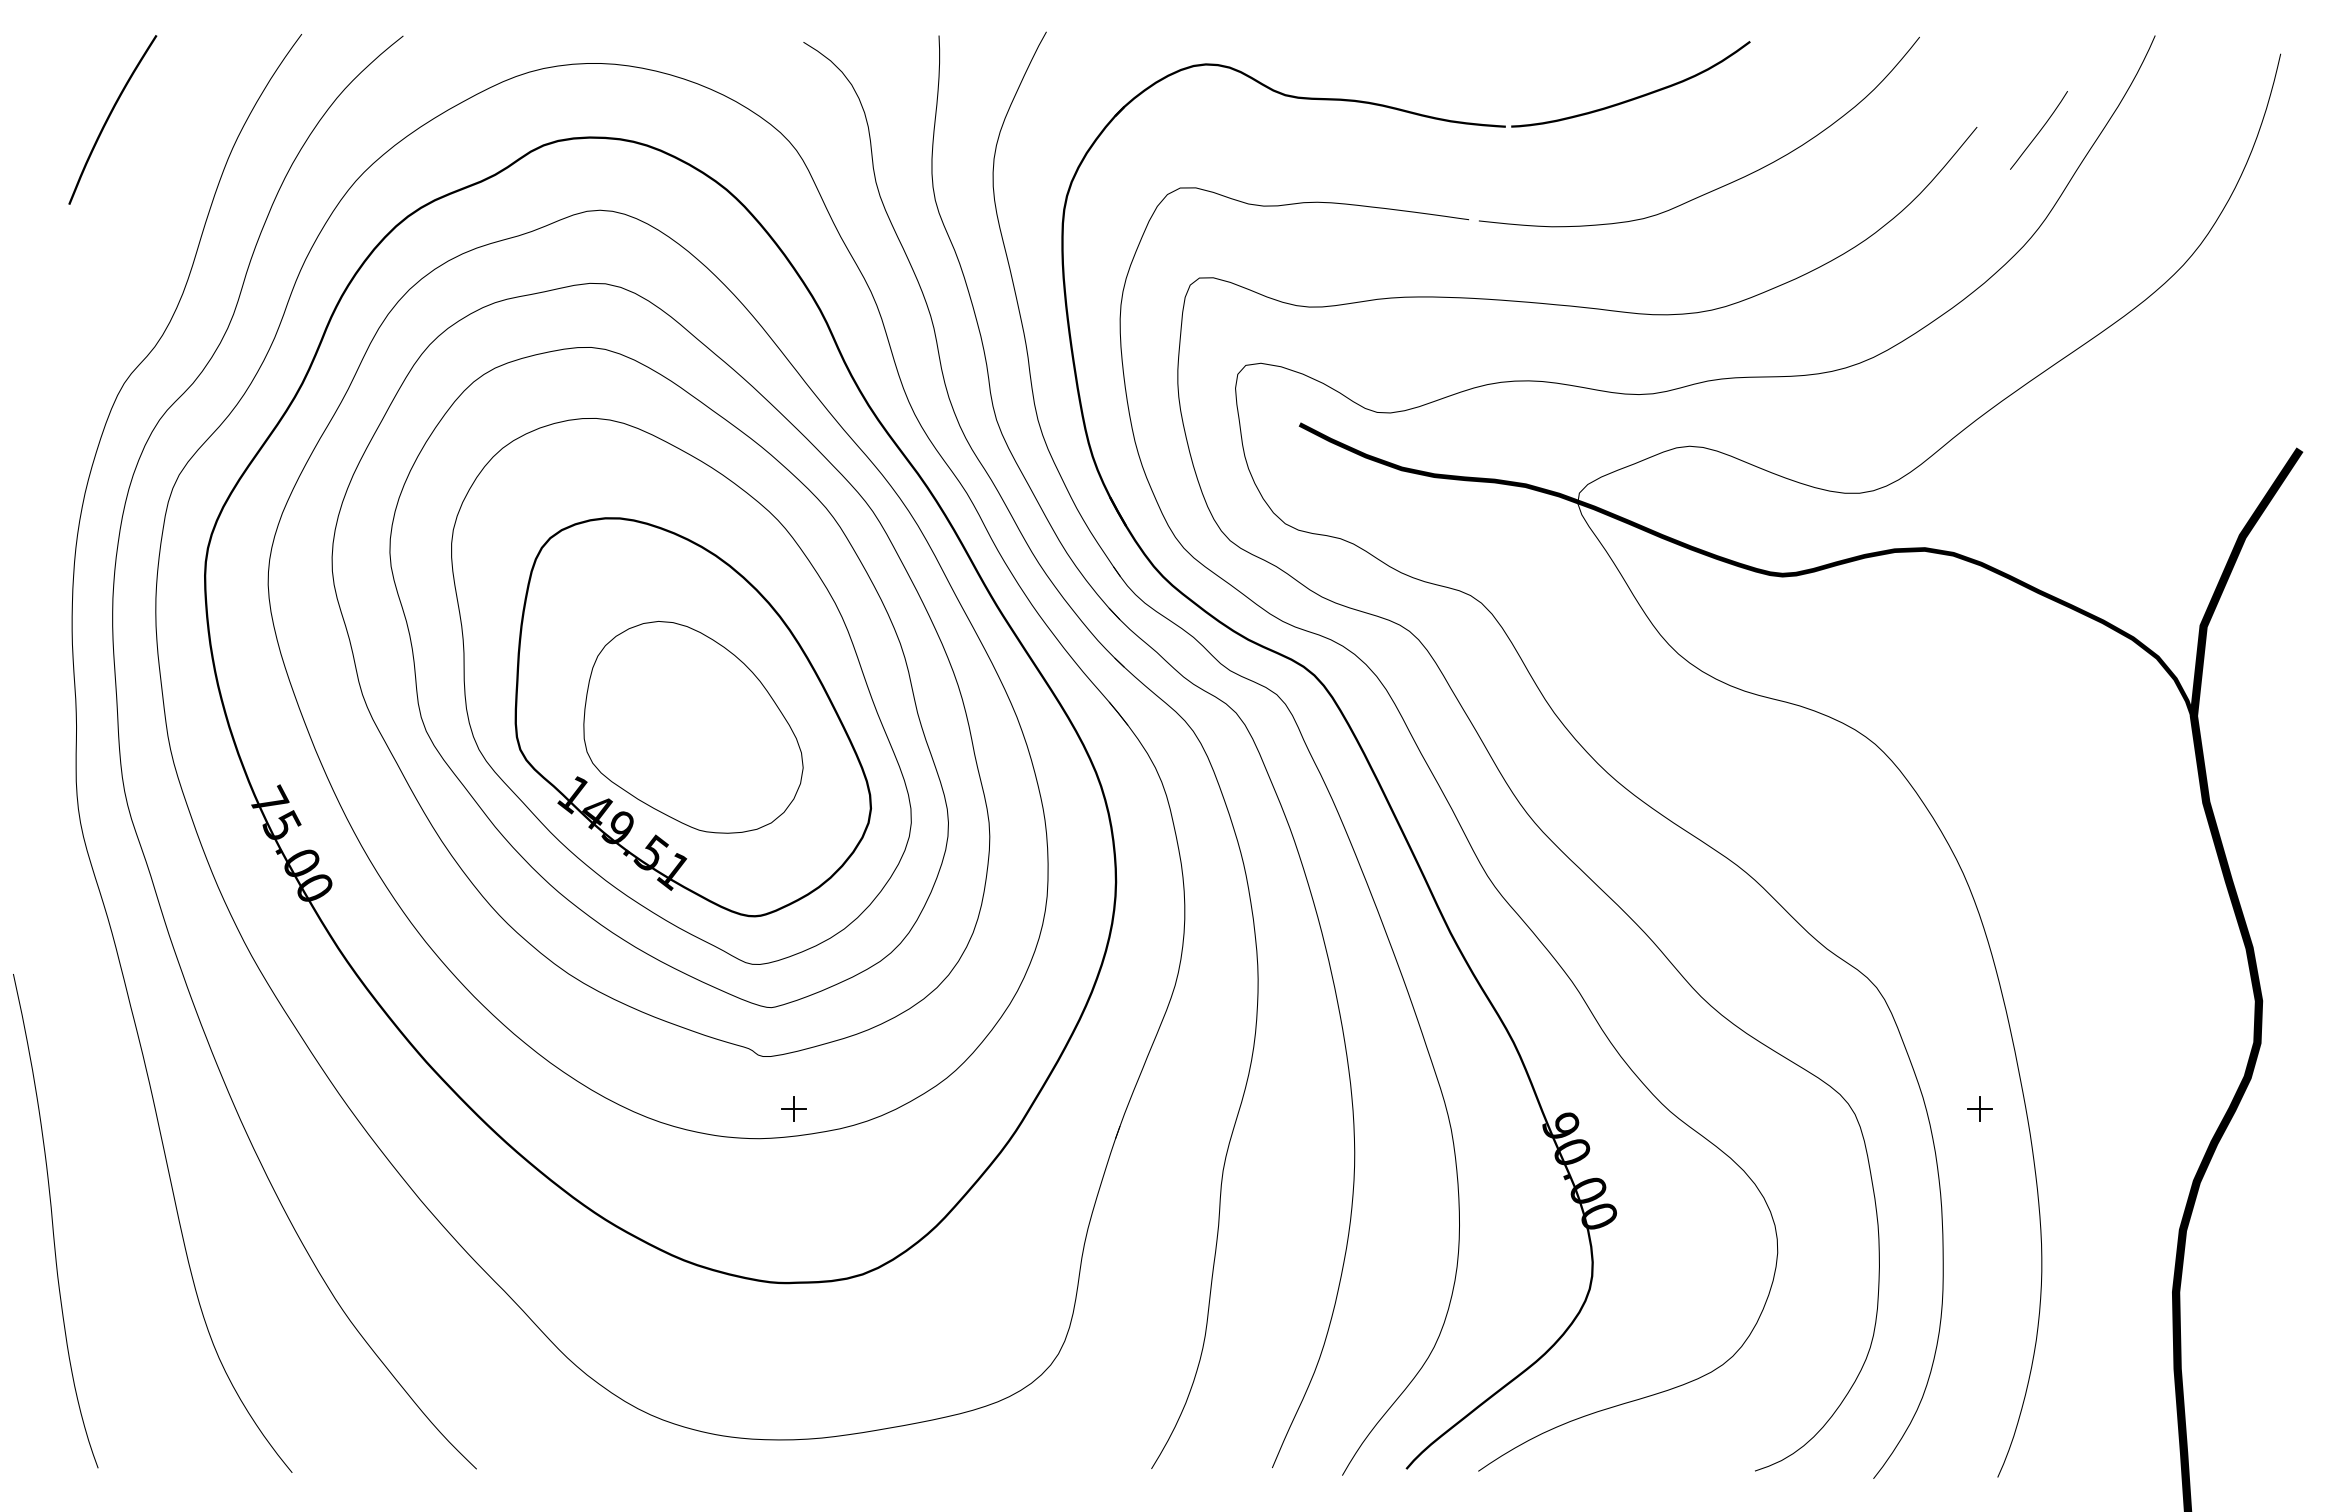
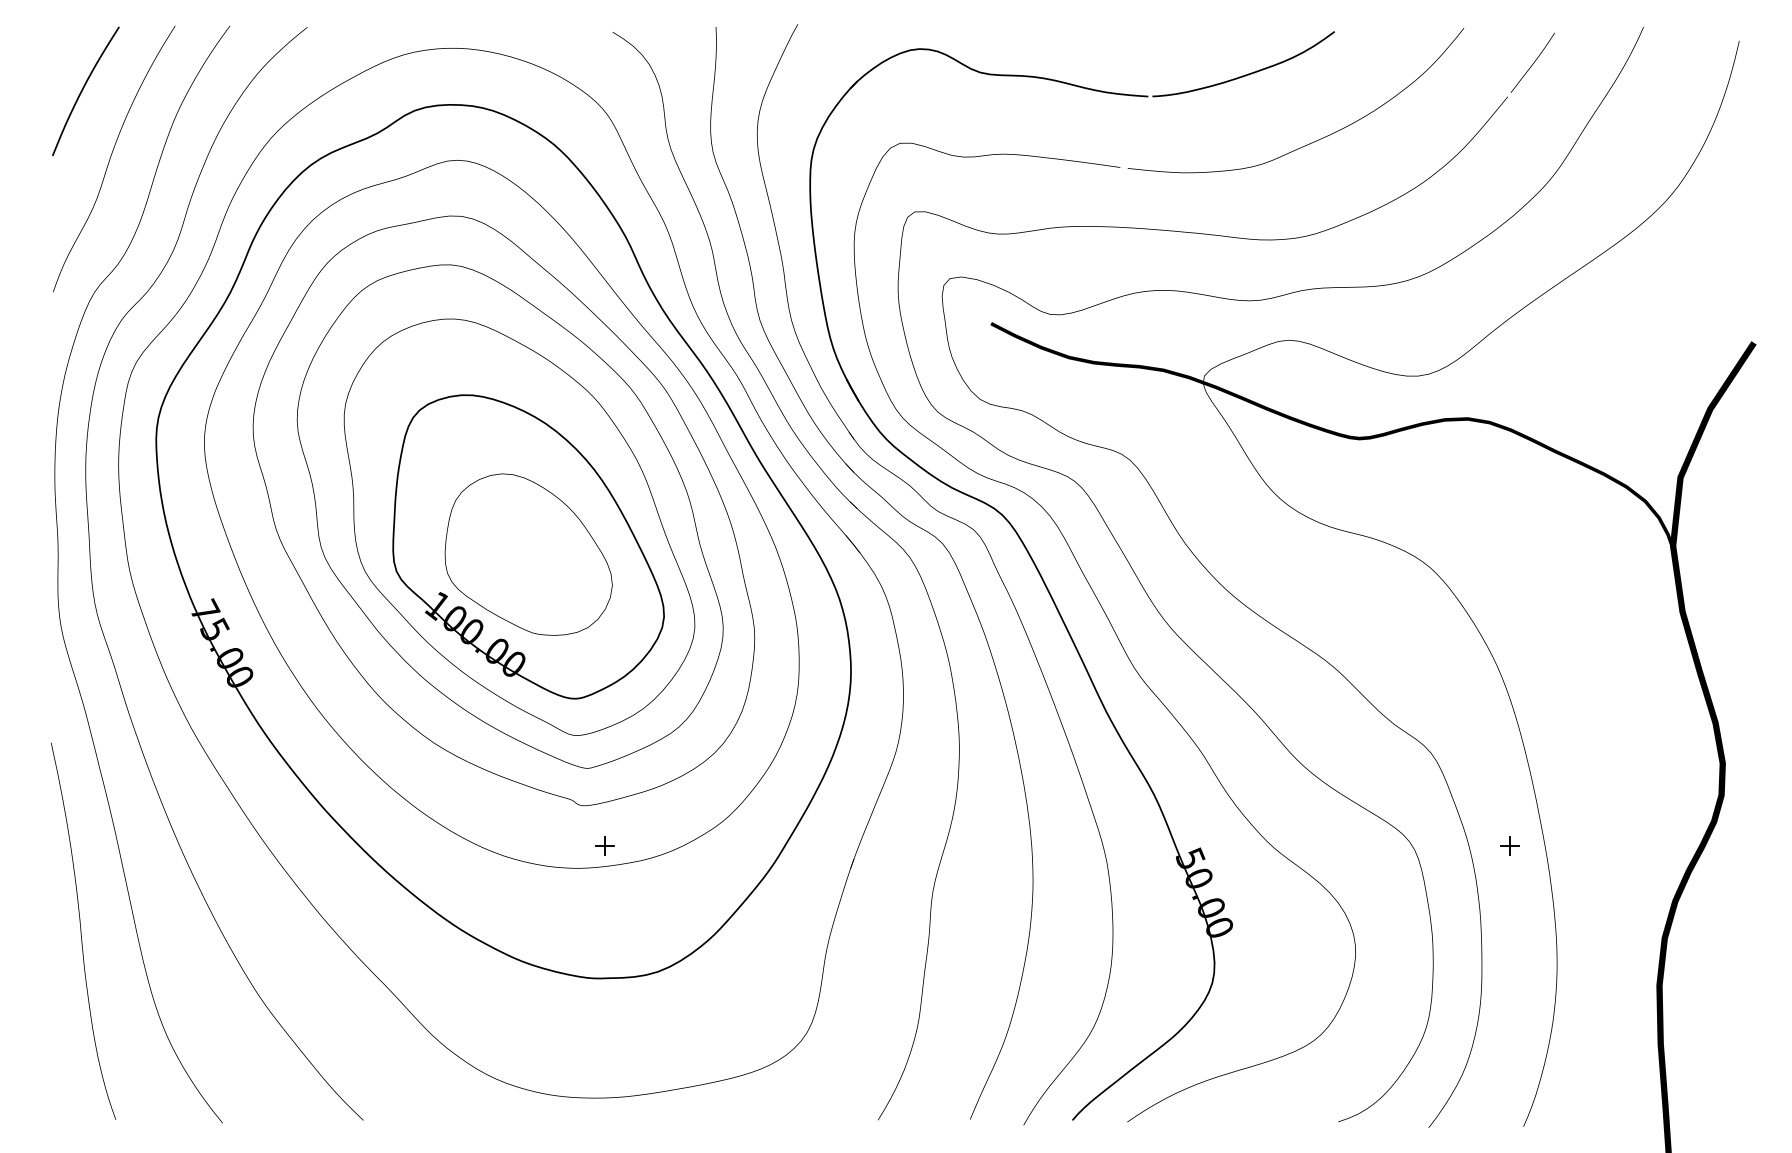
curve: (2039, 130) -> (1533, 62), moved
curve: (145, 207) -> (110, 158), added
text: (635, 842) -> (484, 642), 149.51 -> 100.00
text: (1561, 1125) -> (1190, 858), 90.00 -> 50.00
curve: (53, 1223) -> (81, 933), moved

